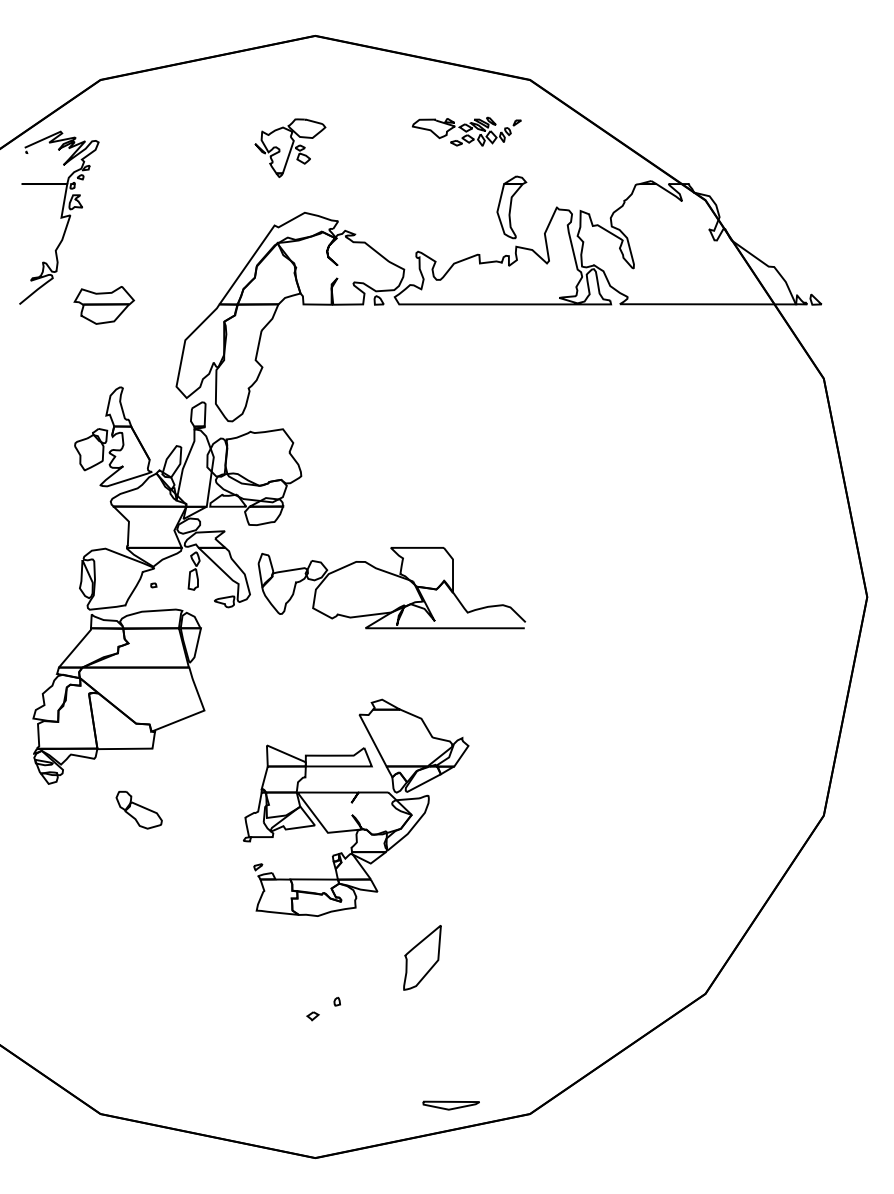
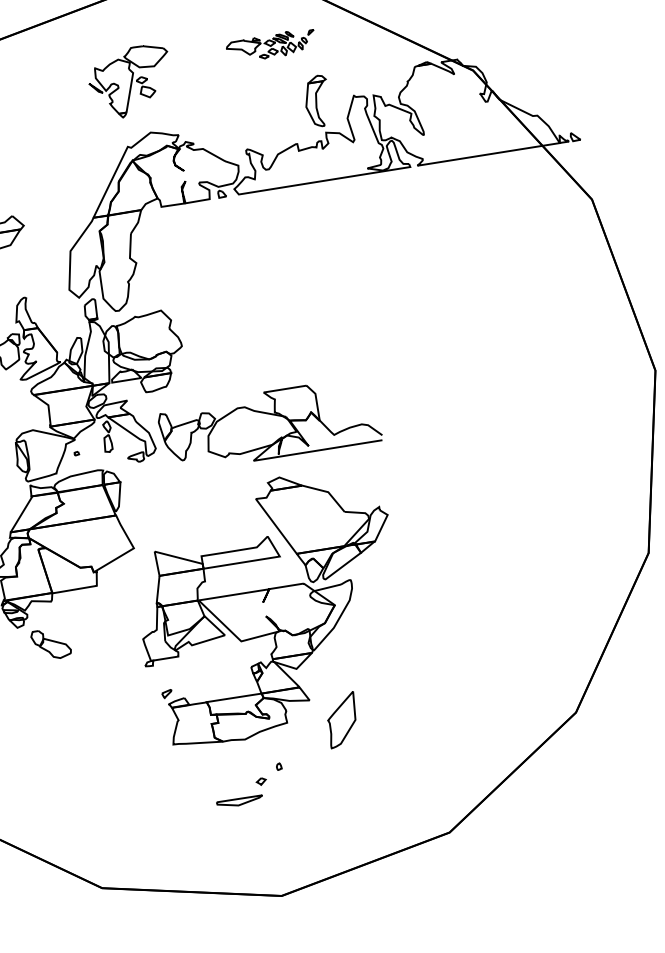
part: (290, 148) -> (130, 82), size x1.43
part: (355, 807) -> (268, 607), size x1.43
part: (138, 809) -> (50, 643), moved
part: (450, 1105) -> (239, 801), moved

